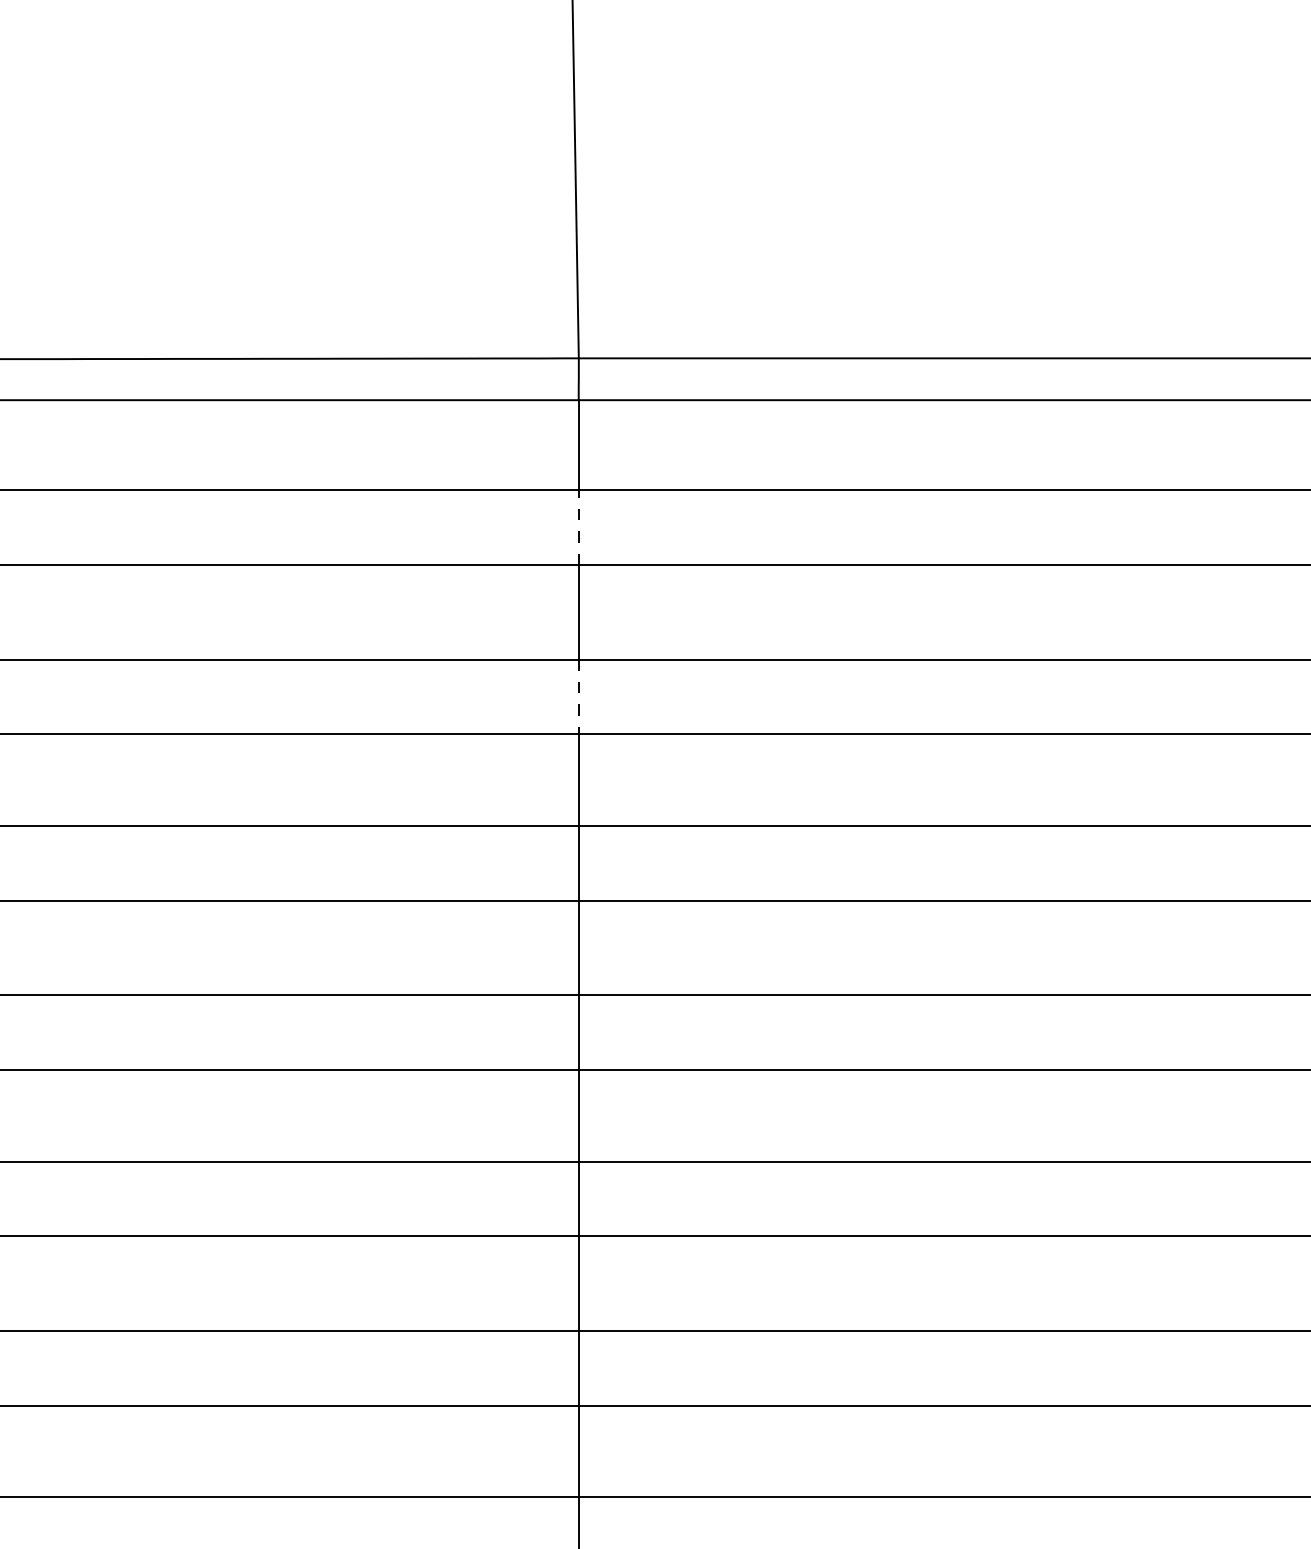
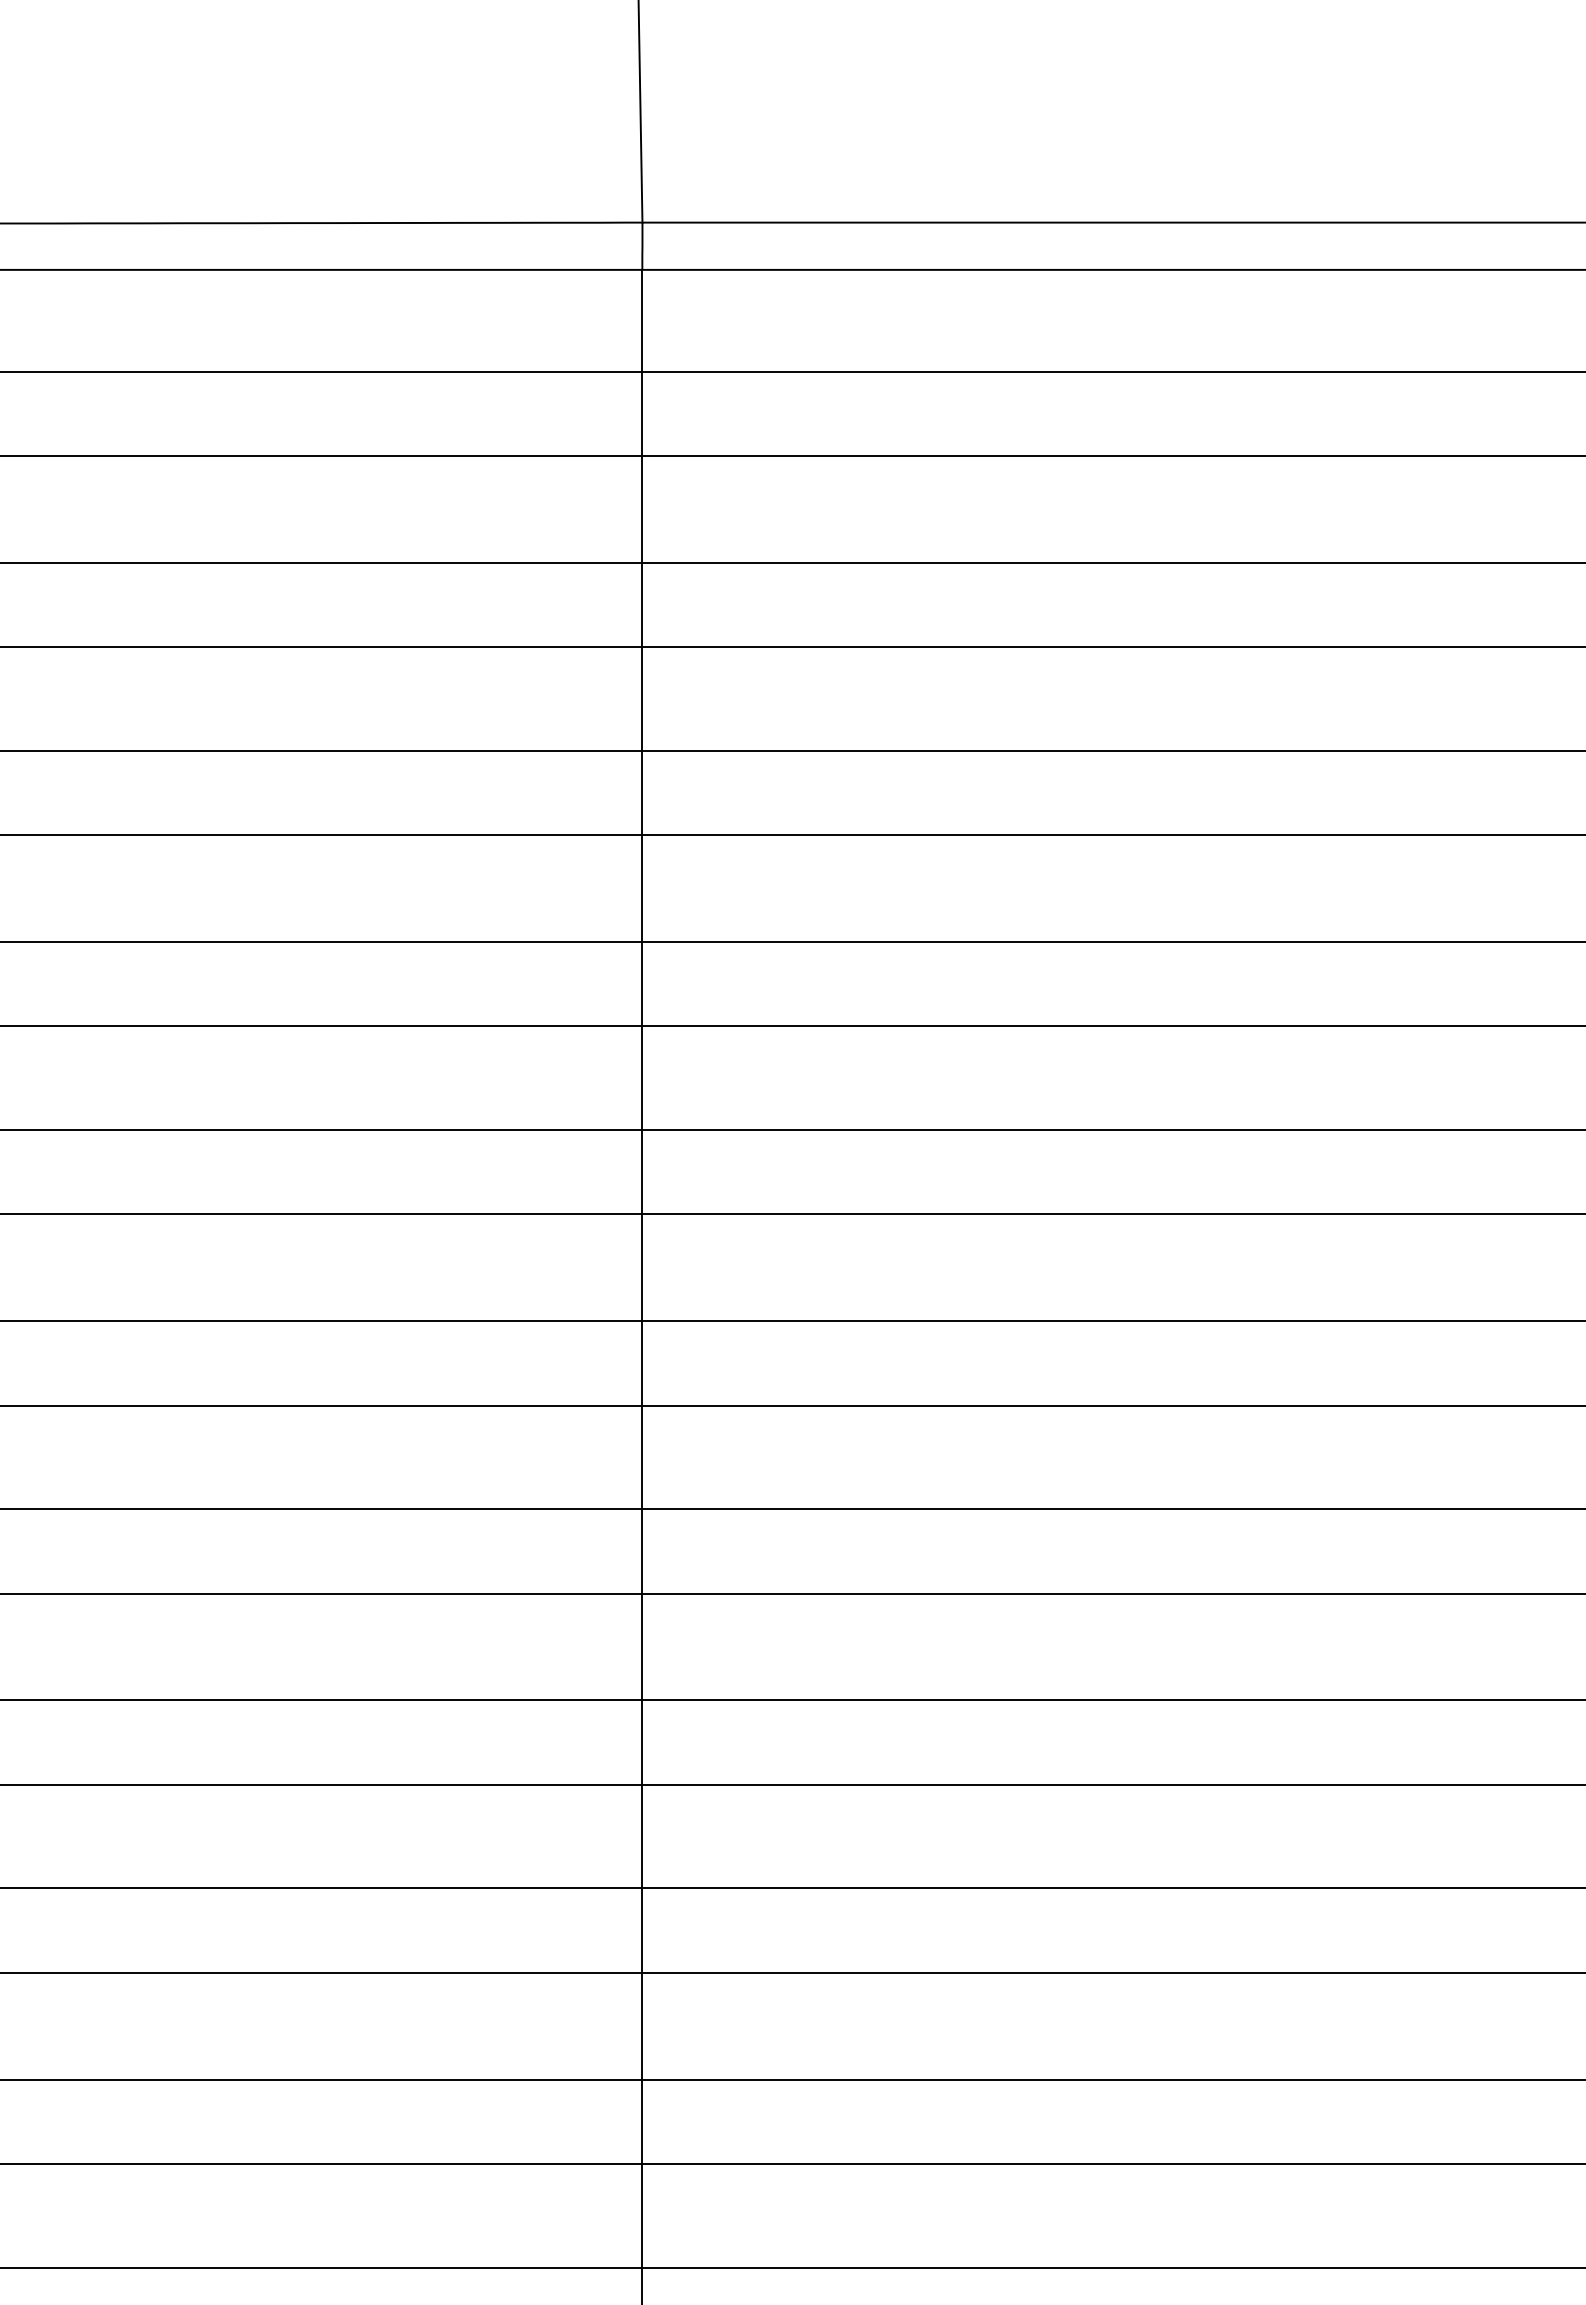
line: (578, 527) -> (642, 413), dashed -> solid
line: (578, 697) -> (642, 605), dashed -> solid

